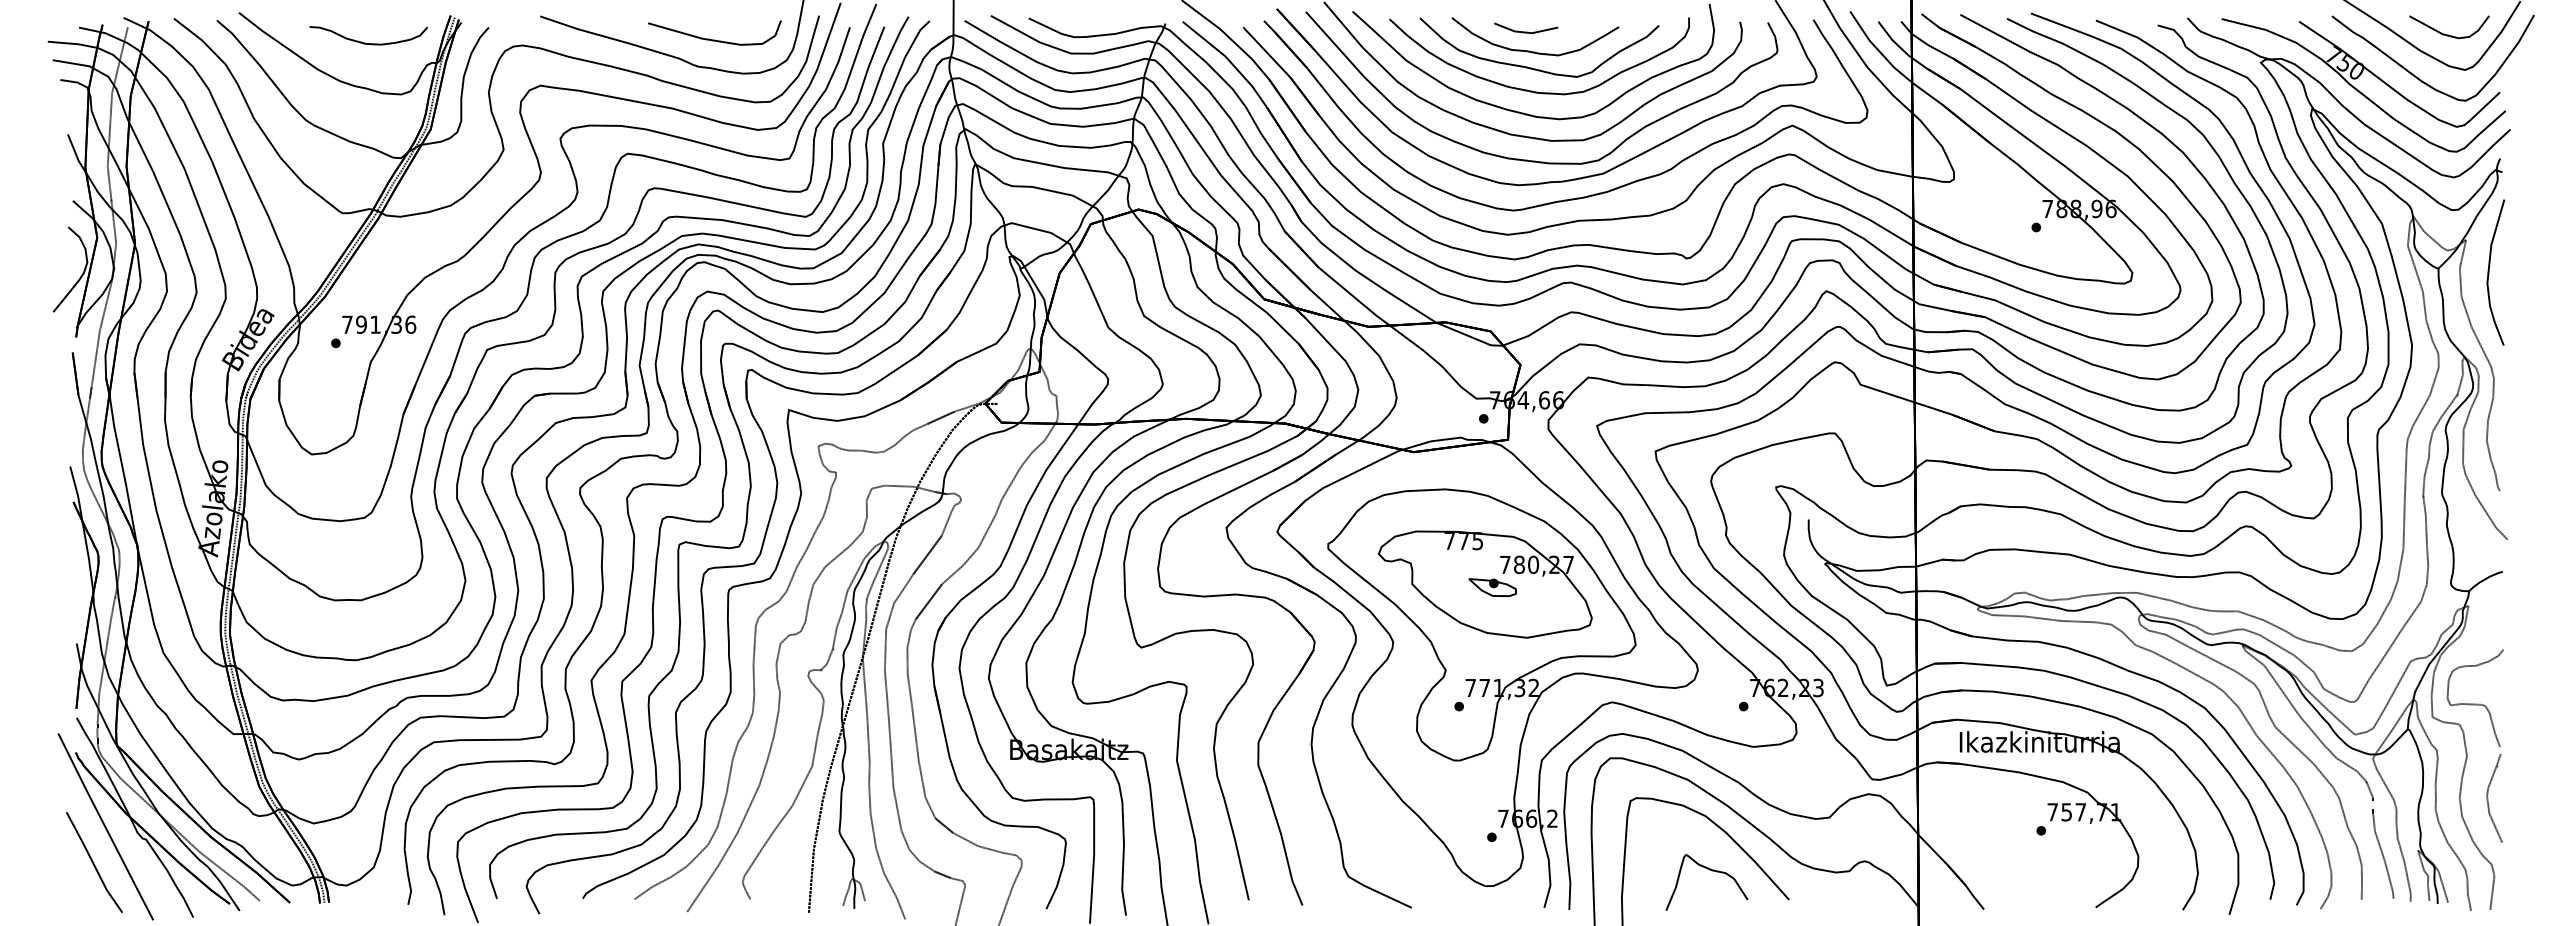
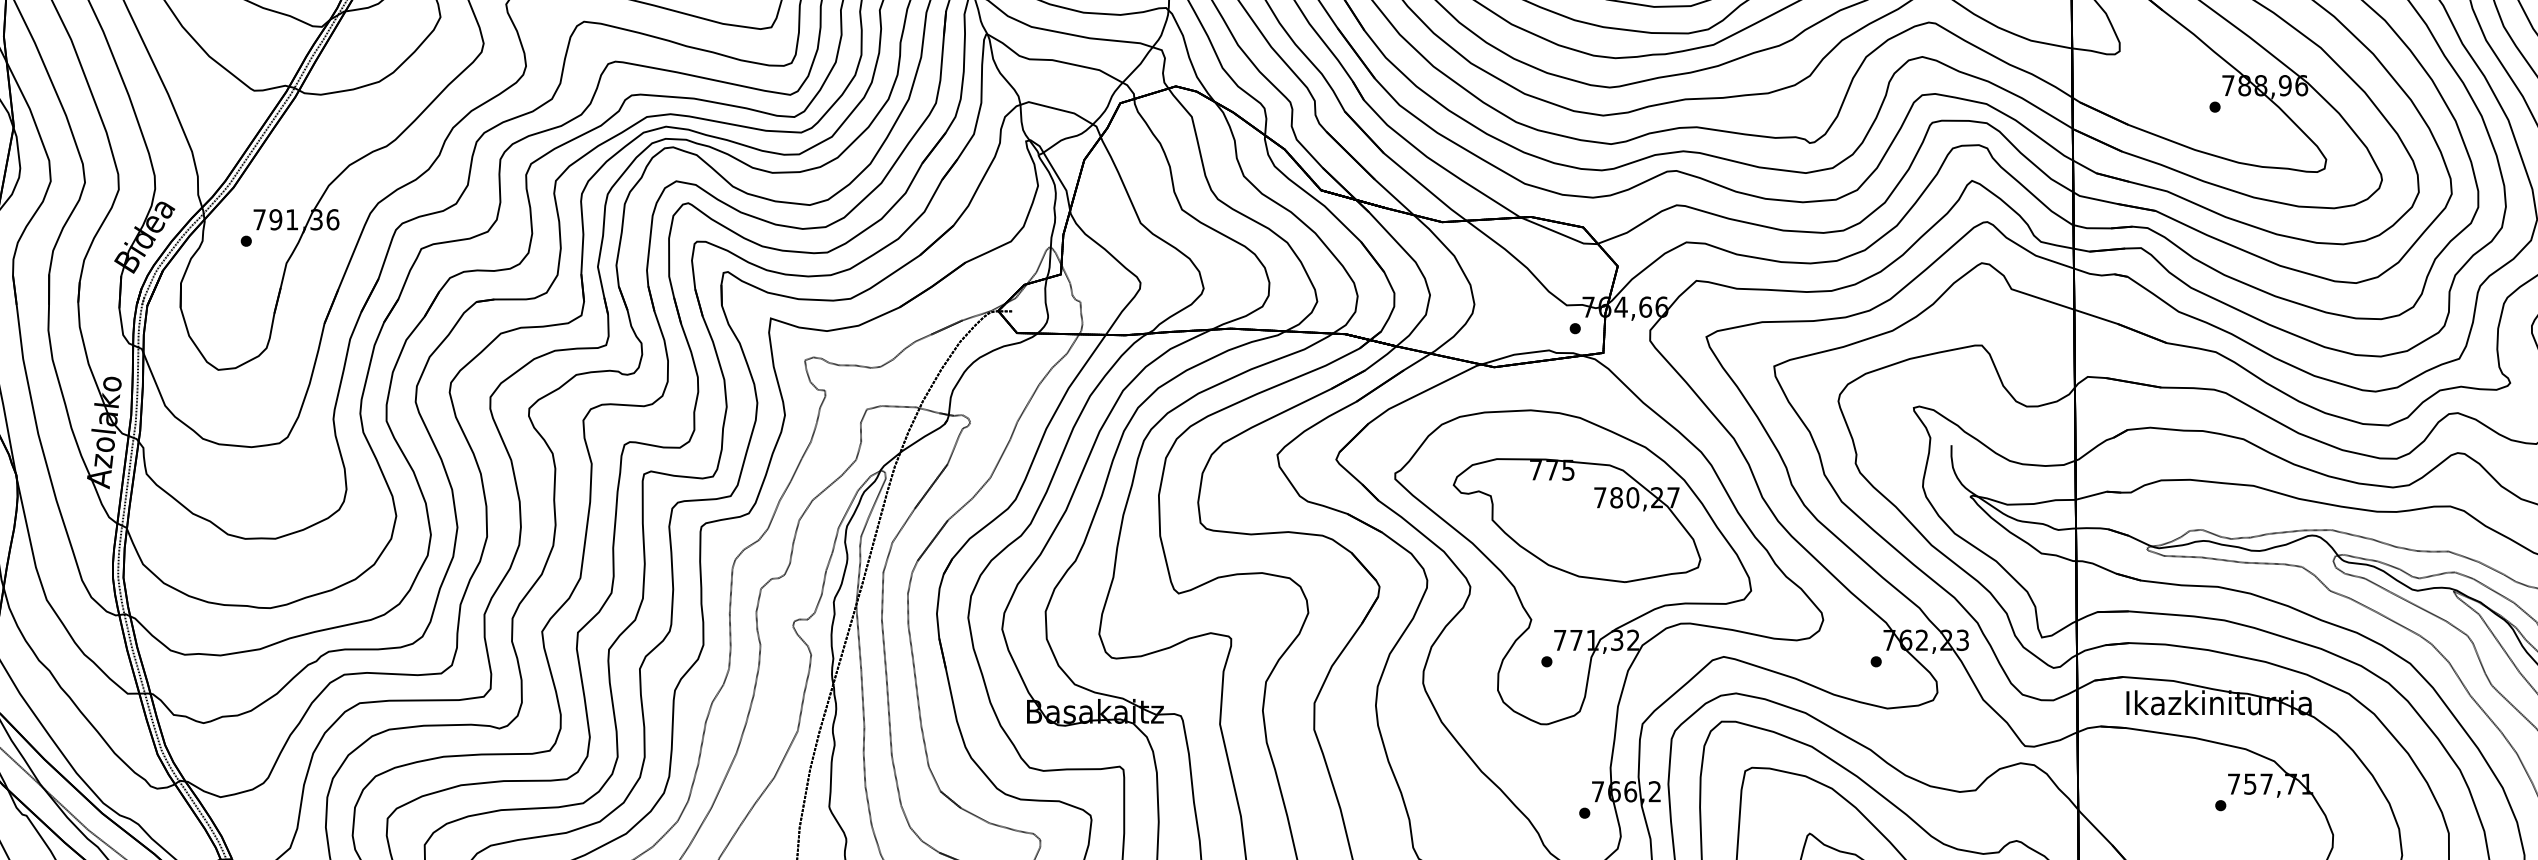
part: (1492, 587) -> (1585, 523), removed

